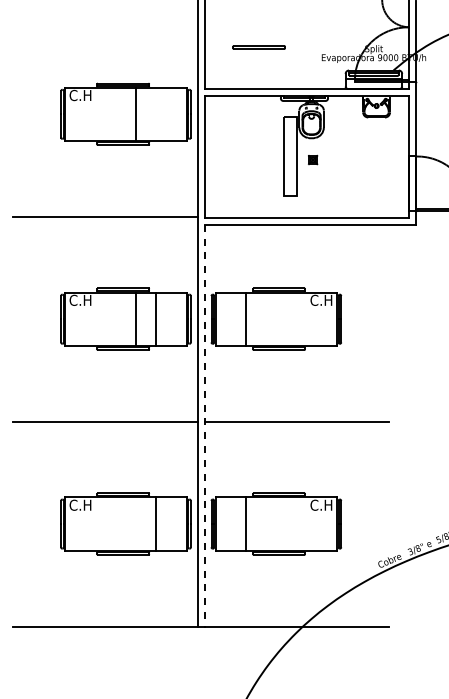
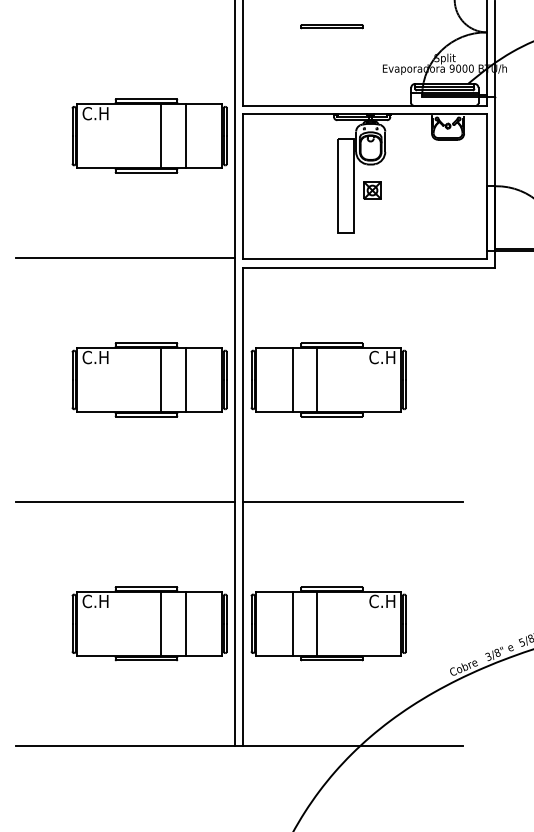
line: (258, 46) -> (331, 25), moved
line: (156, 113) -> (186, 135), added
part: (312, 159) -> (371, 189), size x1.67
line: (266, 318) -> (316, 379), added
line: (204, 425) -> (243, 506), dashed -> solid
line: (135, 523) -> (161, 623), added
line: (266, 523) -> (316, 623), added

